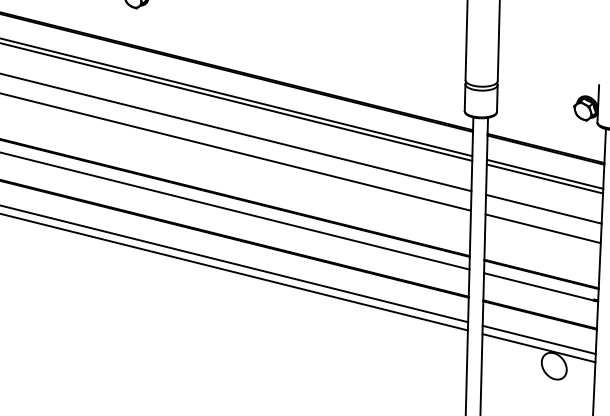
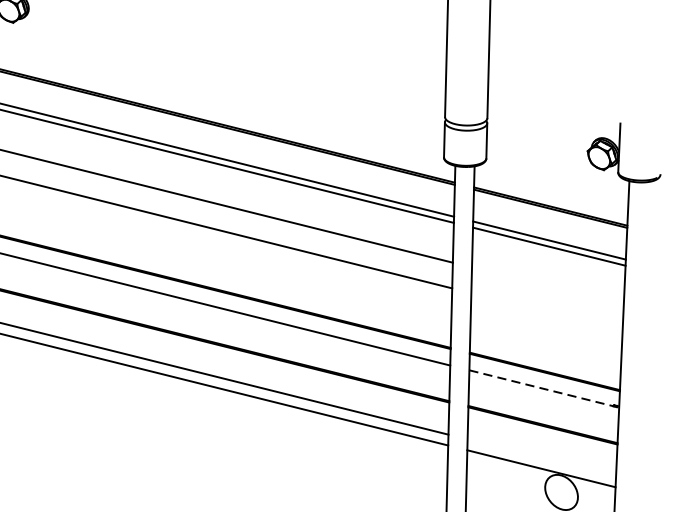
line: (543, 208) -> (547, 285), removed
line: (542, 228) -> (546, 311), removed
line: (541, 287) -> (544, 389), solid -> dashed
line: (538, 339) -> (540, 457), removed

